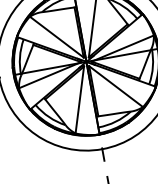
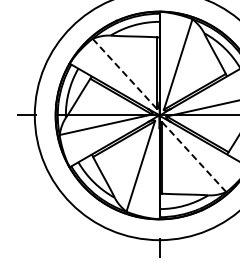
line: (57, 37) -> (125, 74), solid -> dashed
line: (115, 86) -> (193, 156), solid -> dashed

